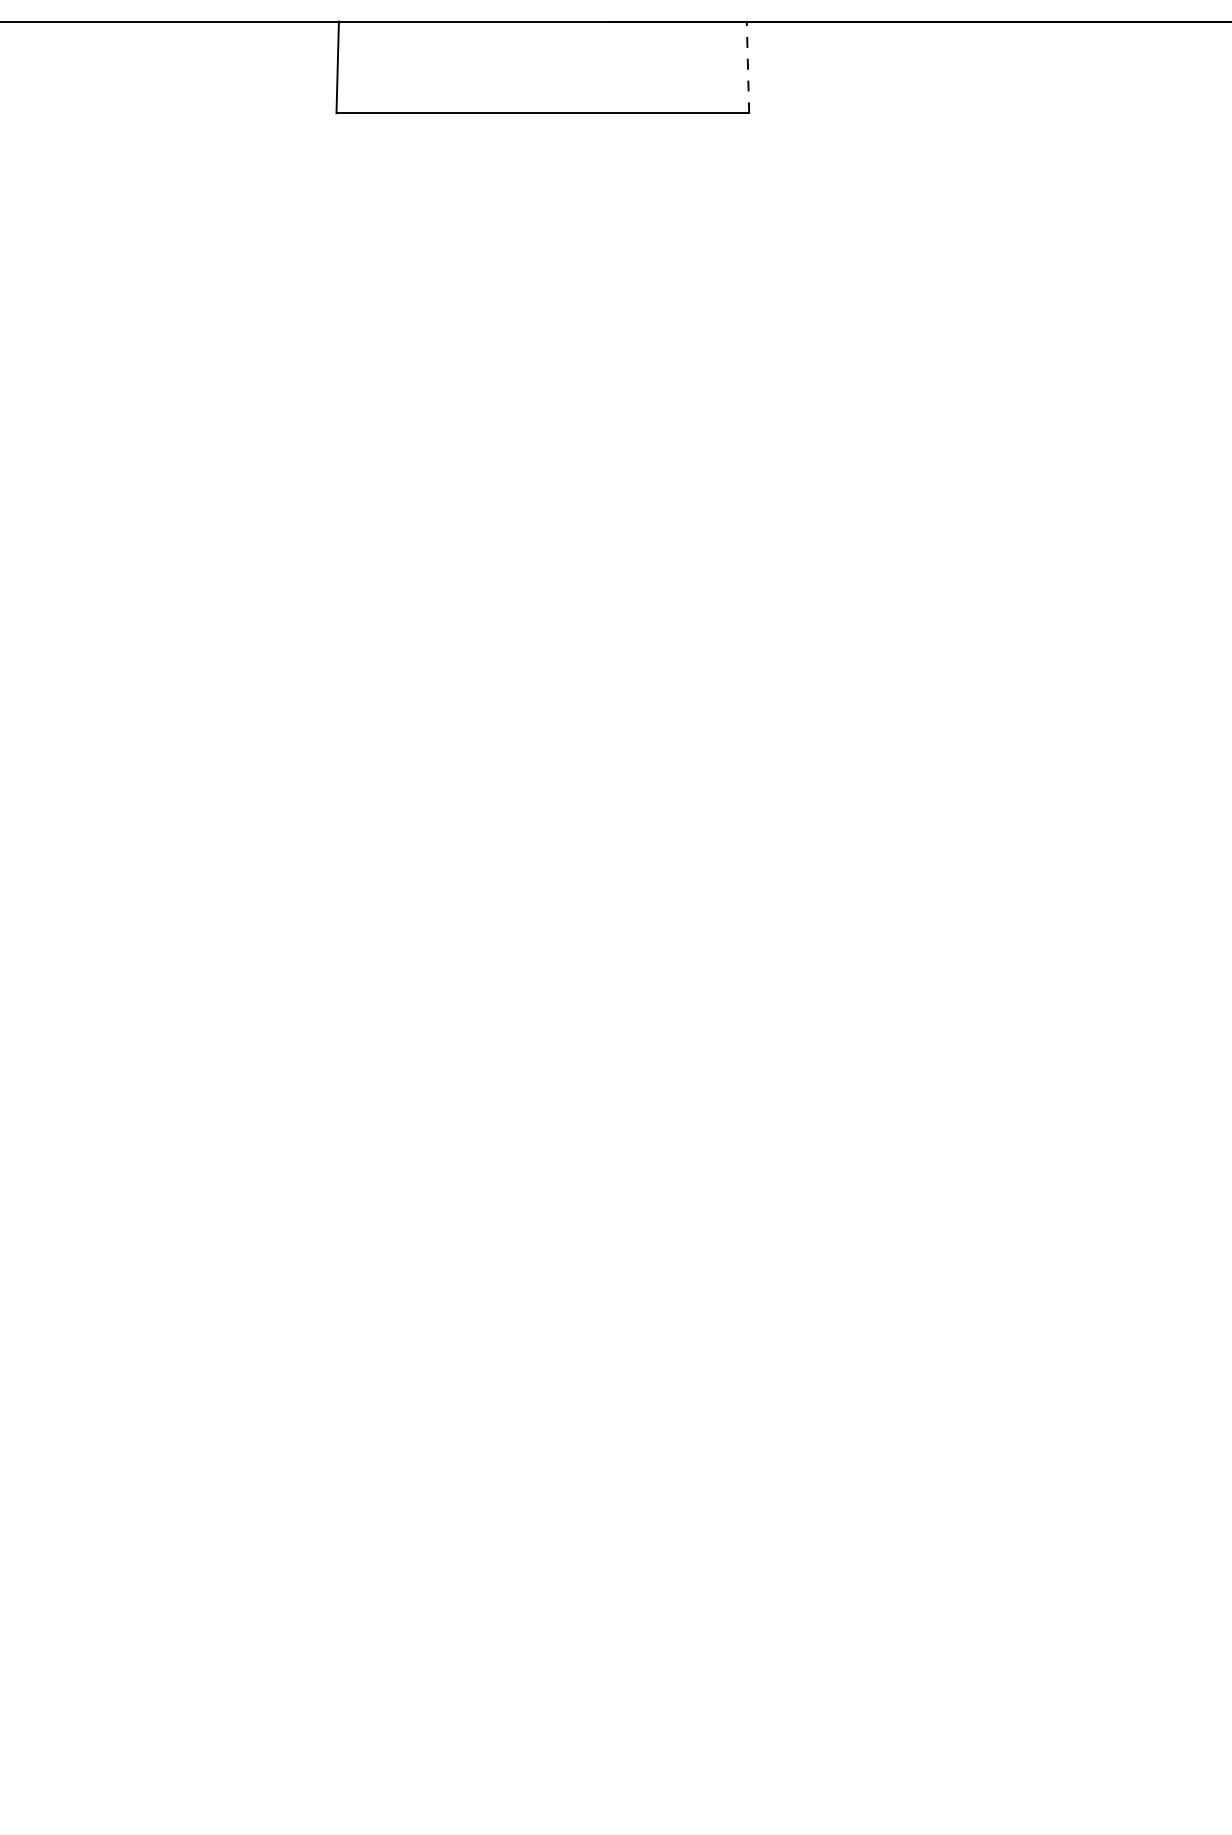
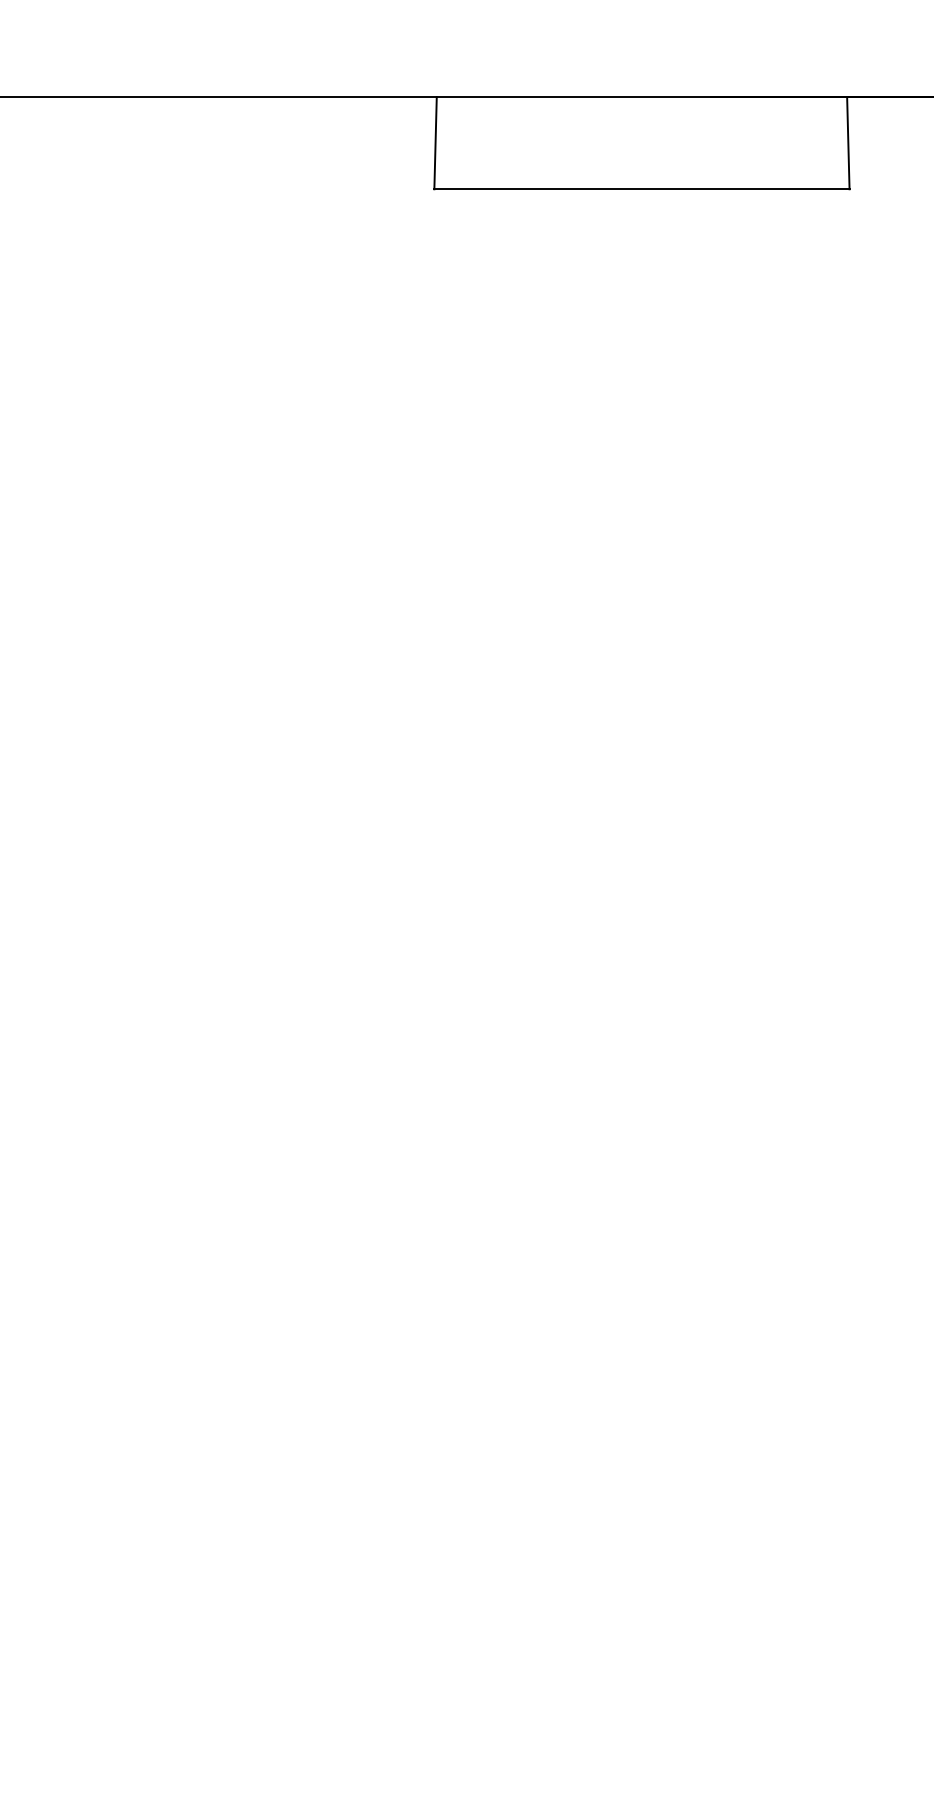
line: (747, 67) -> (847, 143), dashed -> solid

